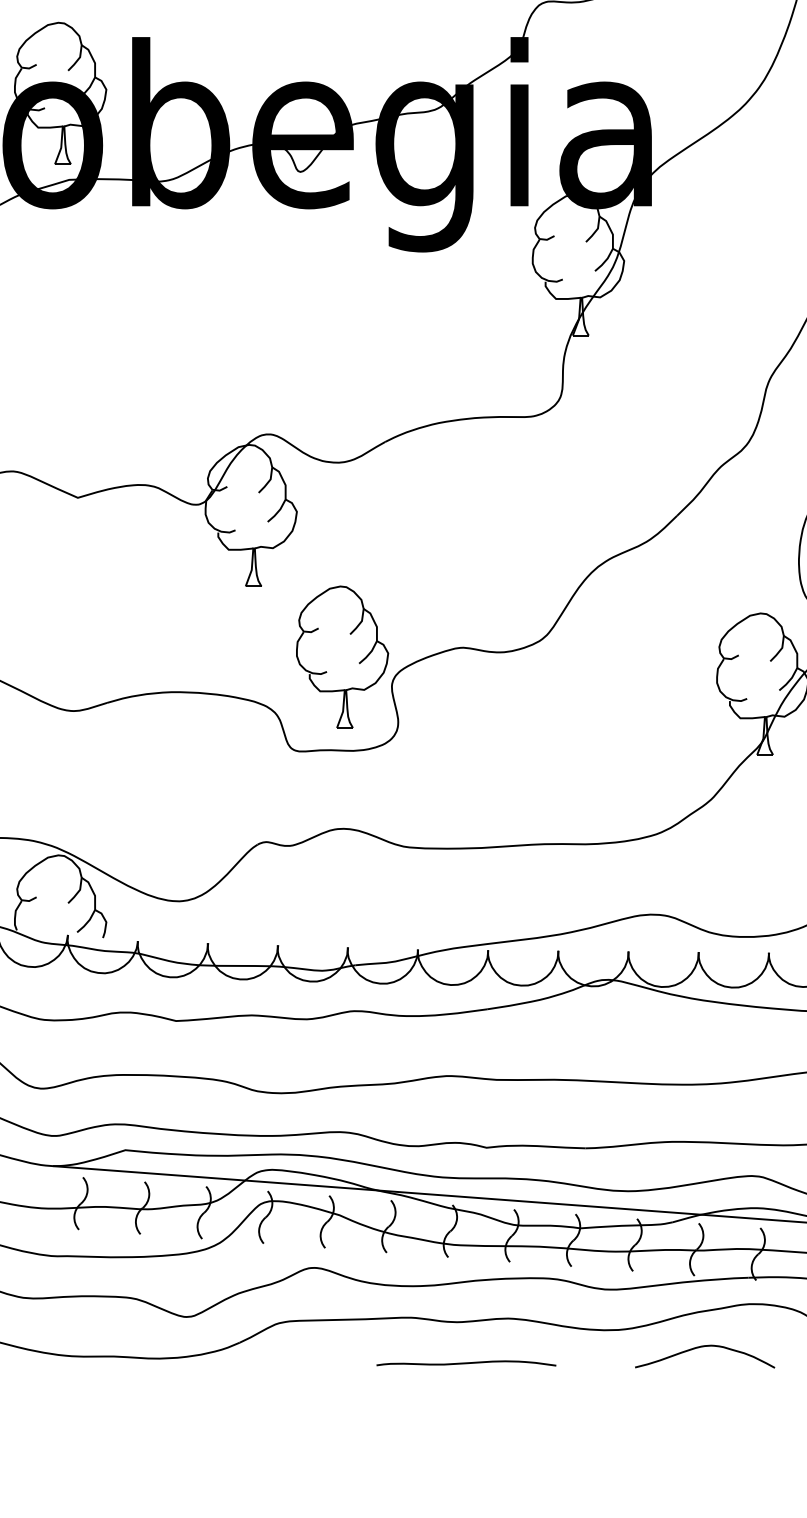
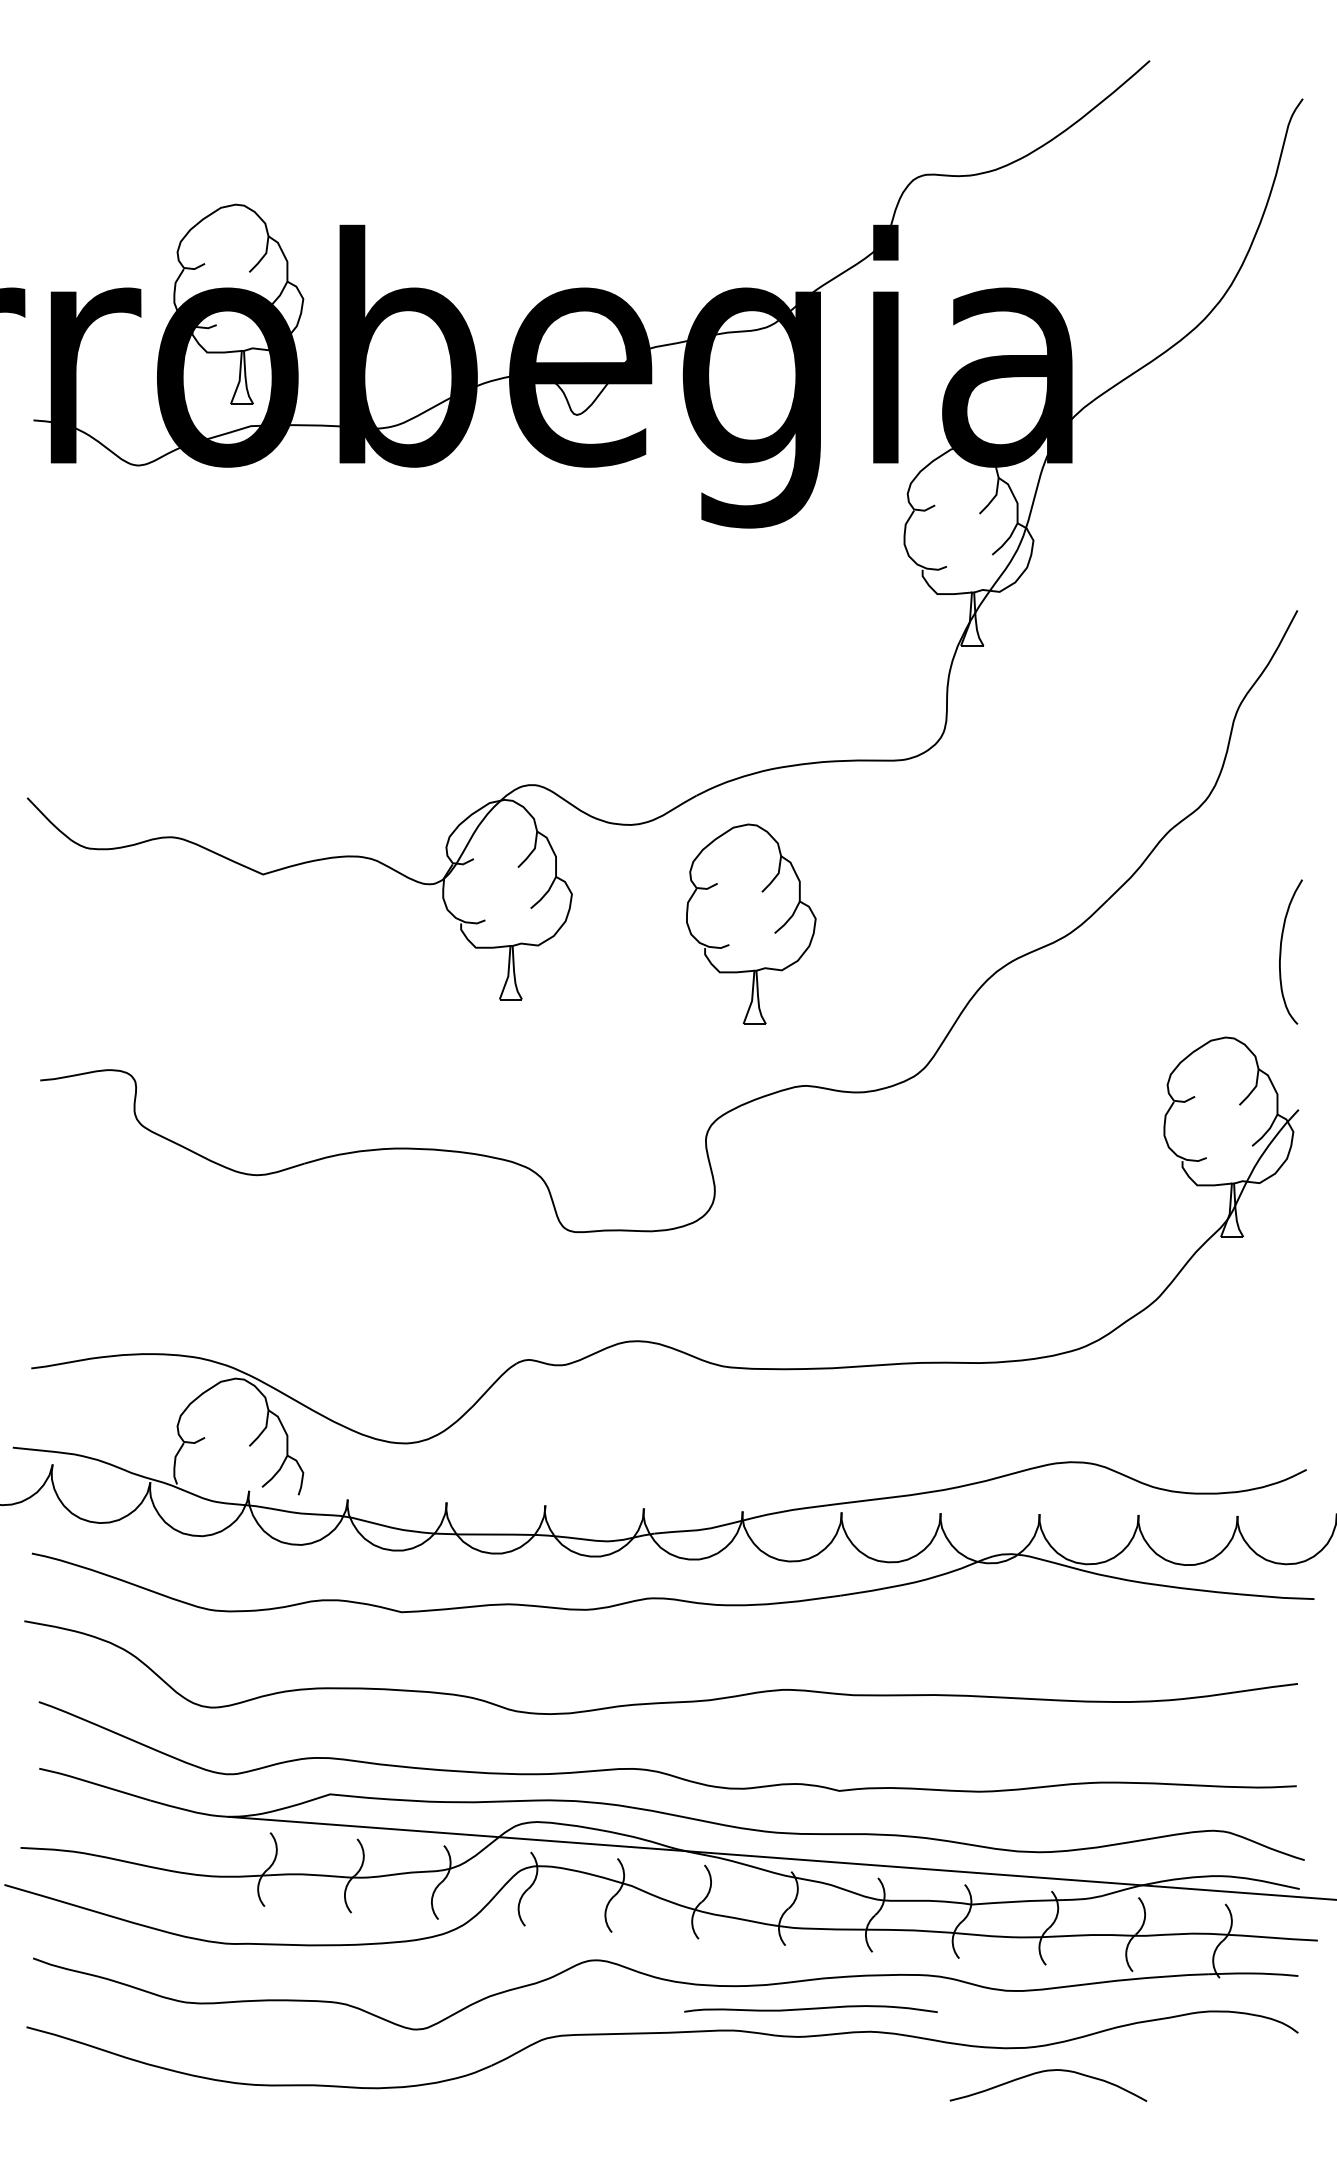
part: (358, 663) -> (774, 932), moved
curve: (702, 1347) -> (1044, 2072), moved
curve: (466, 1363) -> (810, 2008), moved

